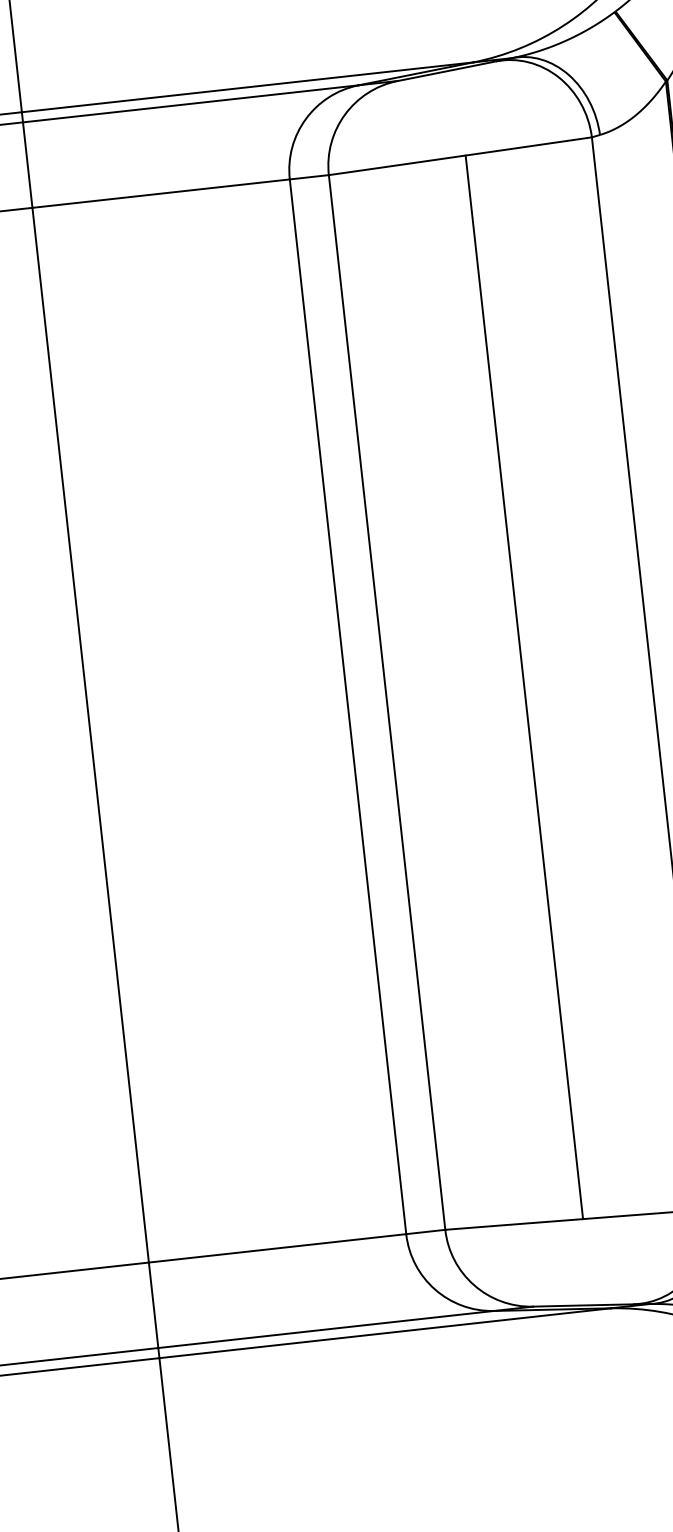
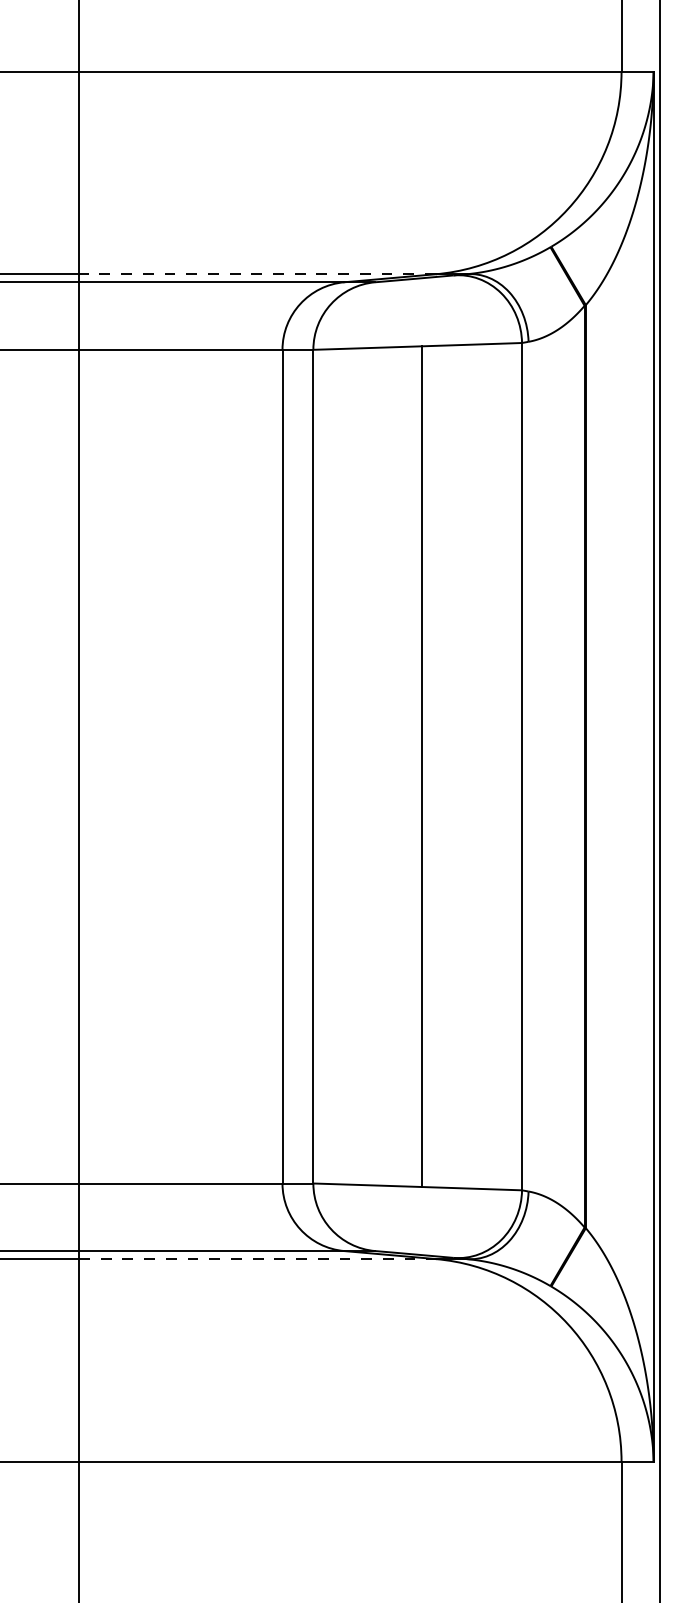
line: (246, 87) -> (256, 274), solid -> dashed
line: (385, 1333) -> (257, 1259), solid -> dashed

